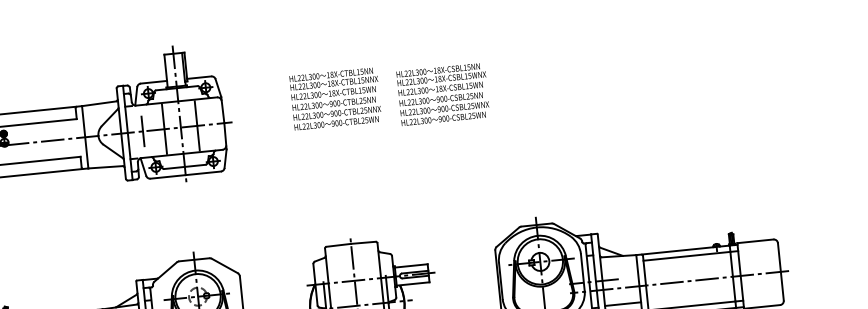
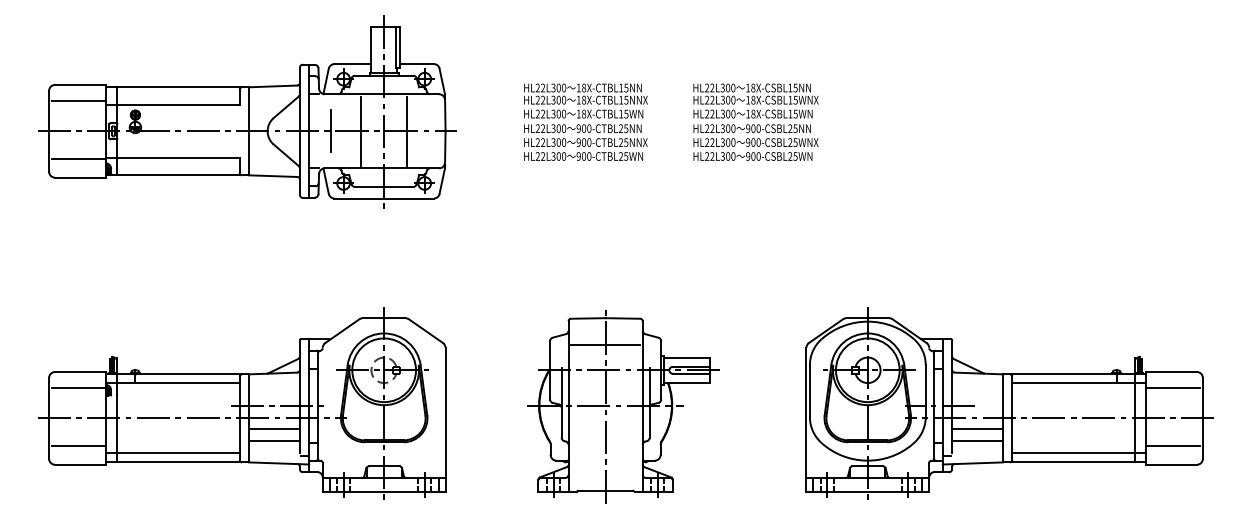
text: (335, 98) -> (585, 121), moved
line: (757, 252) -> (1172, 388), added
line: (352, 262) -> (605, 344), added
line: (761, 293) -> (1172, 446), added
line: (622, 295) -> (977, 429), added

